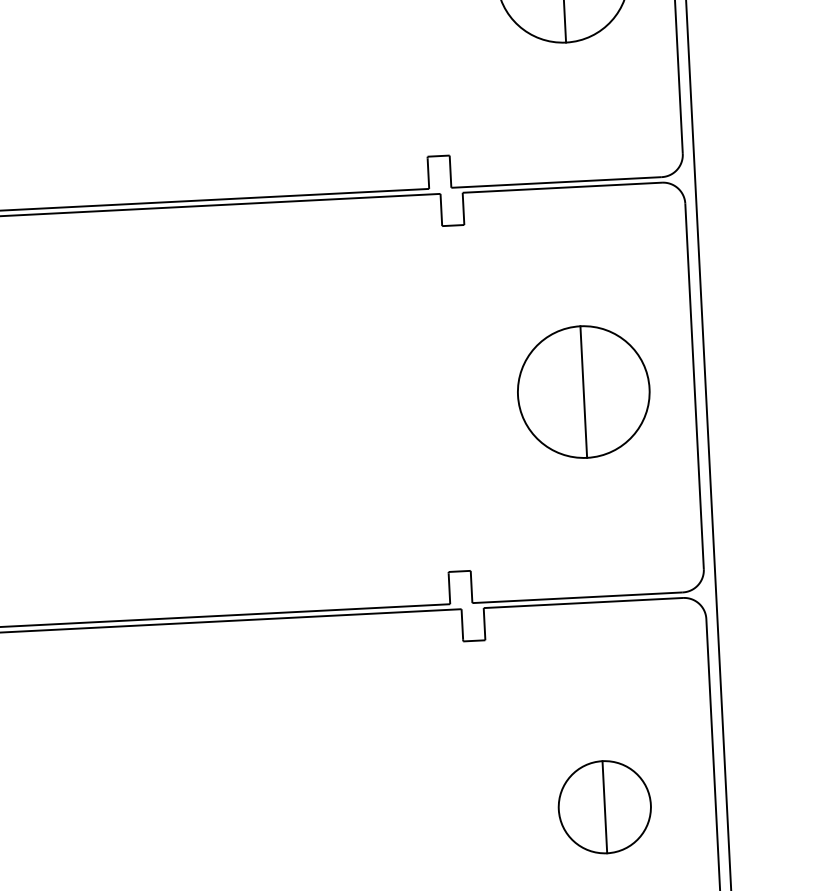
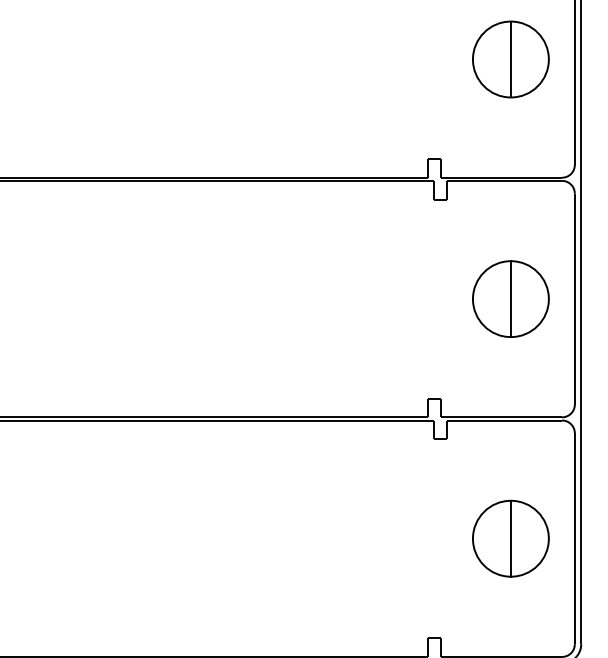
part: (604, 806) -> (510, 538), size x1.43

